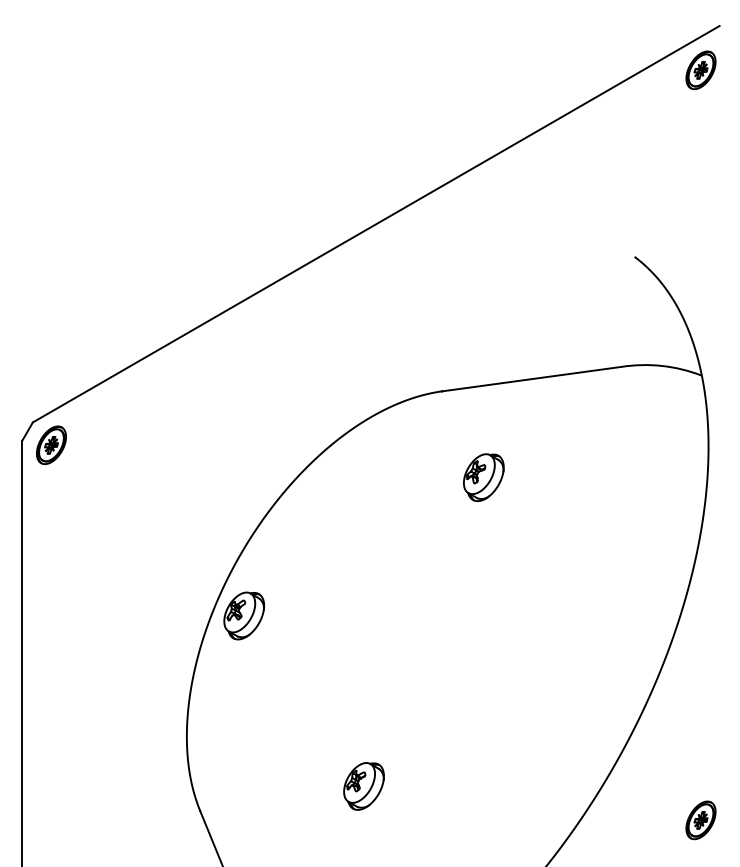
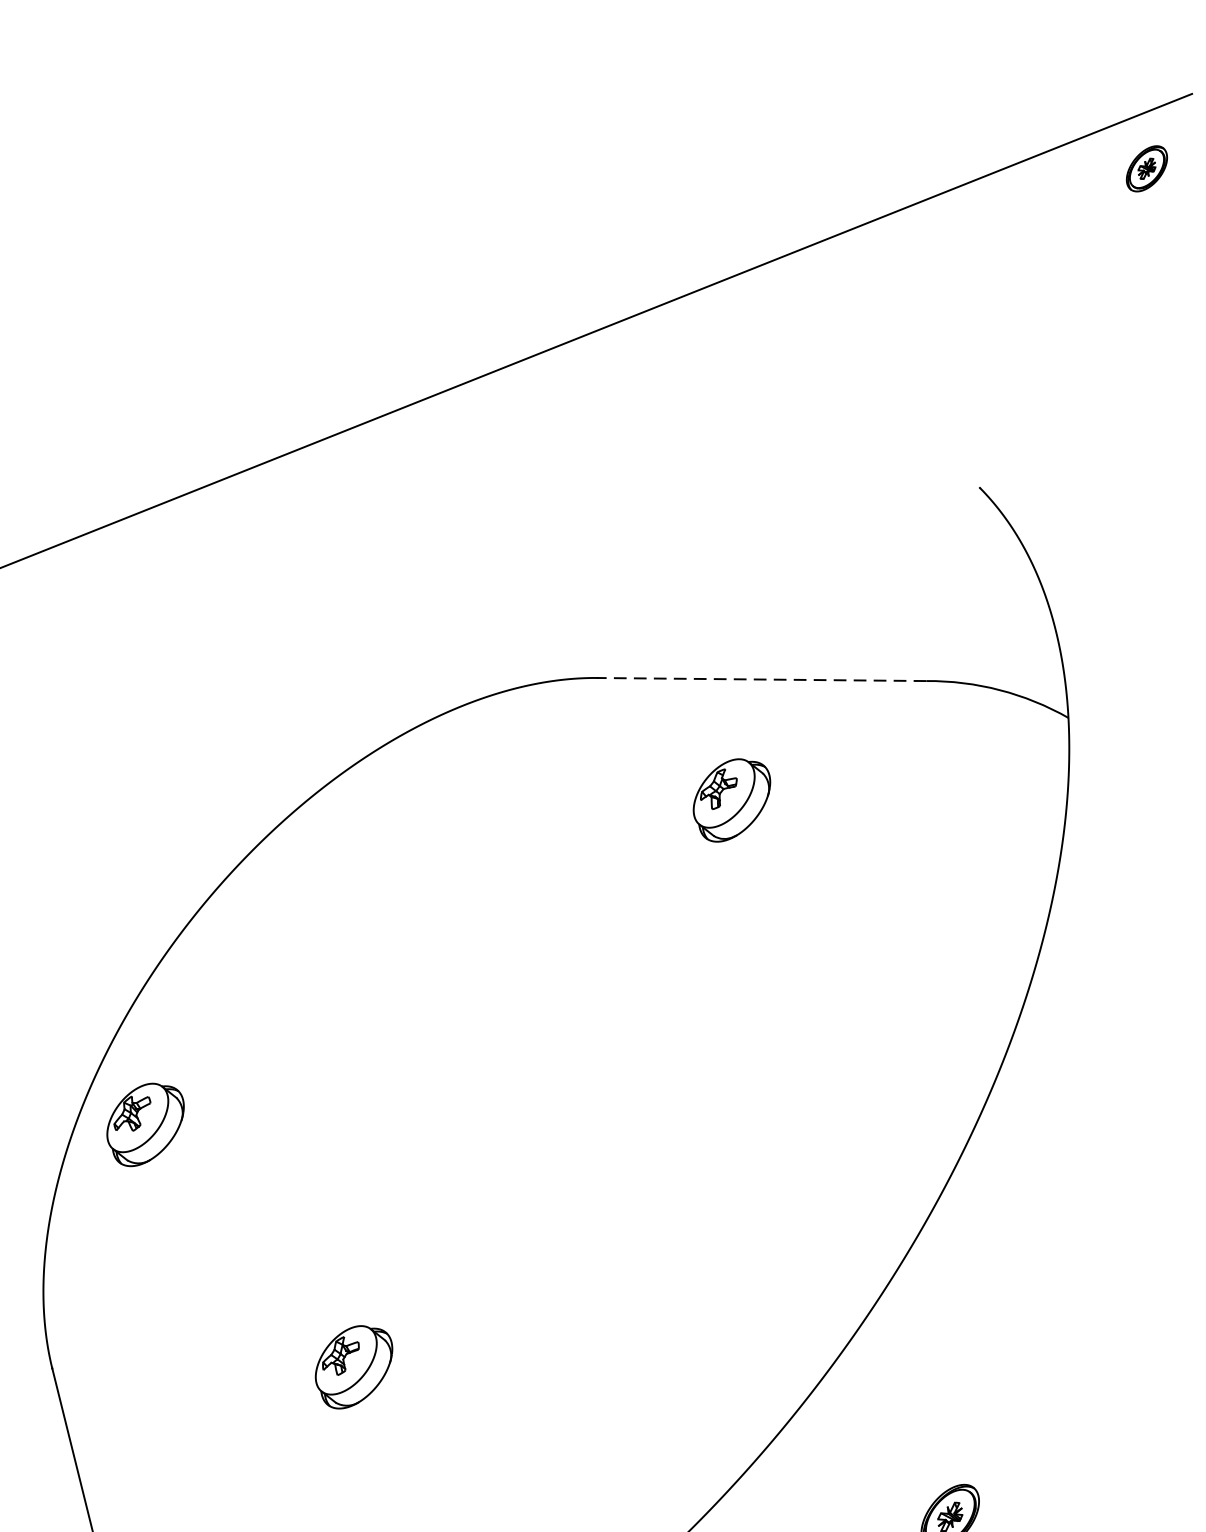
part: (700, 70) -> (1146, 168), size x0.7
line: (531, 379) -> (761, 680), solid -> dashed
part: (483, 477) -> (730, 800), moved
part: (244, 615) -> (145, 1124), moved

